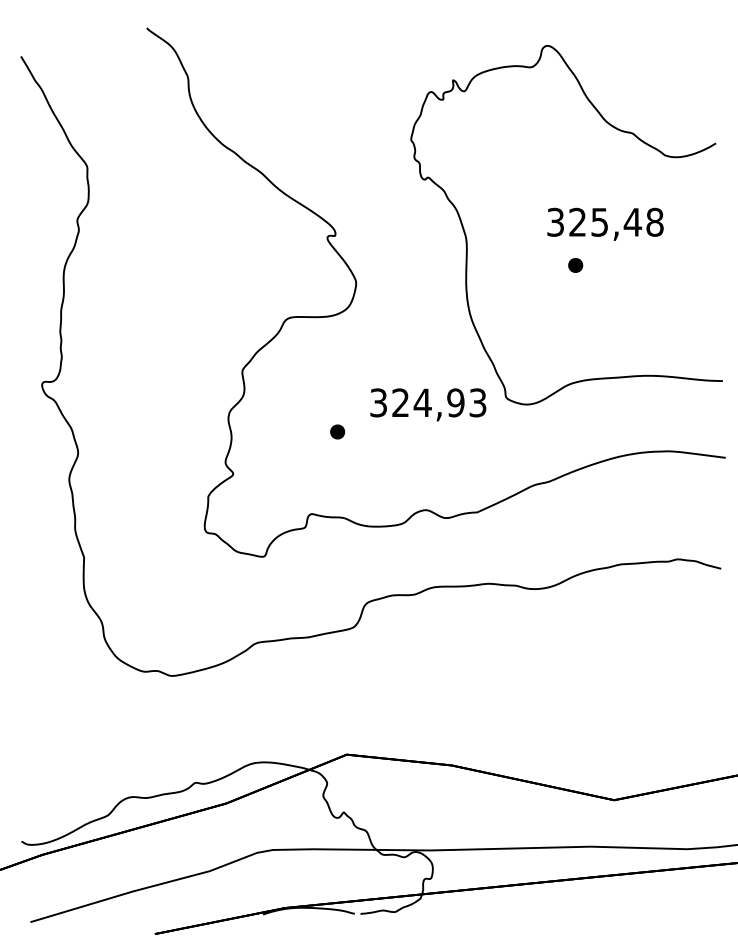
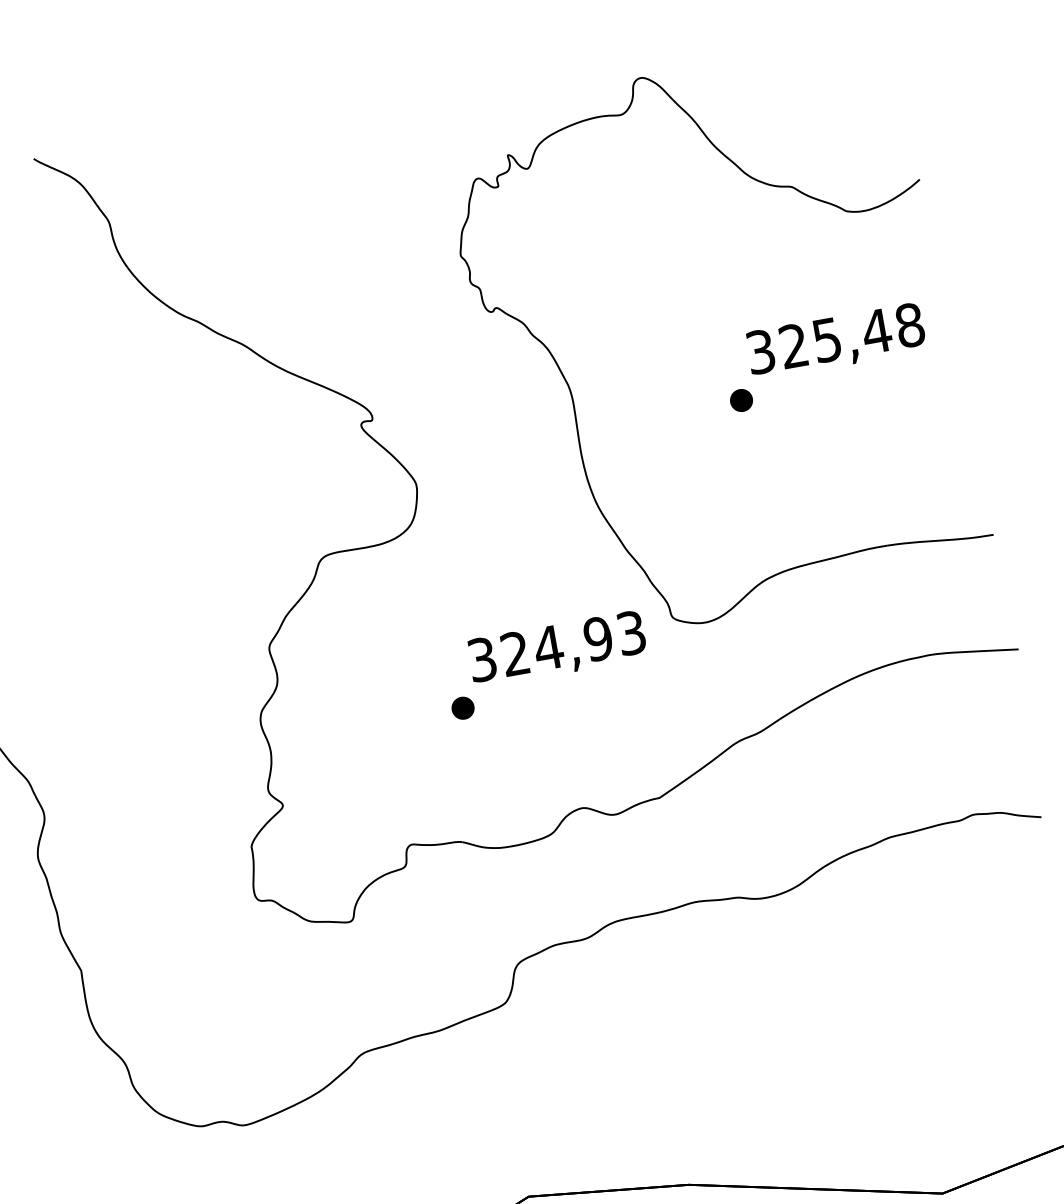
text: (605, 223) -> (835, 340), moved
part: (337, 431) -> (462, 707), moved

